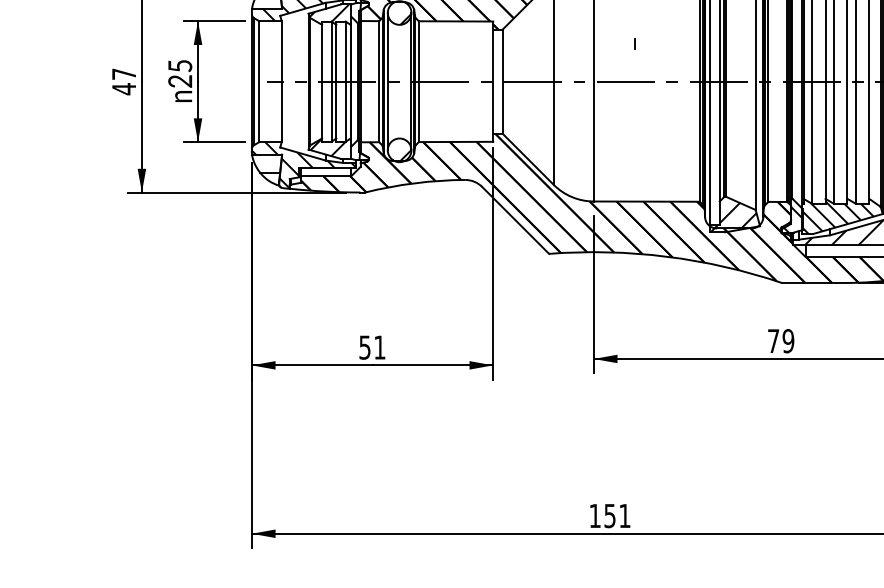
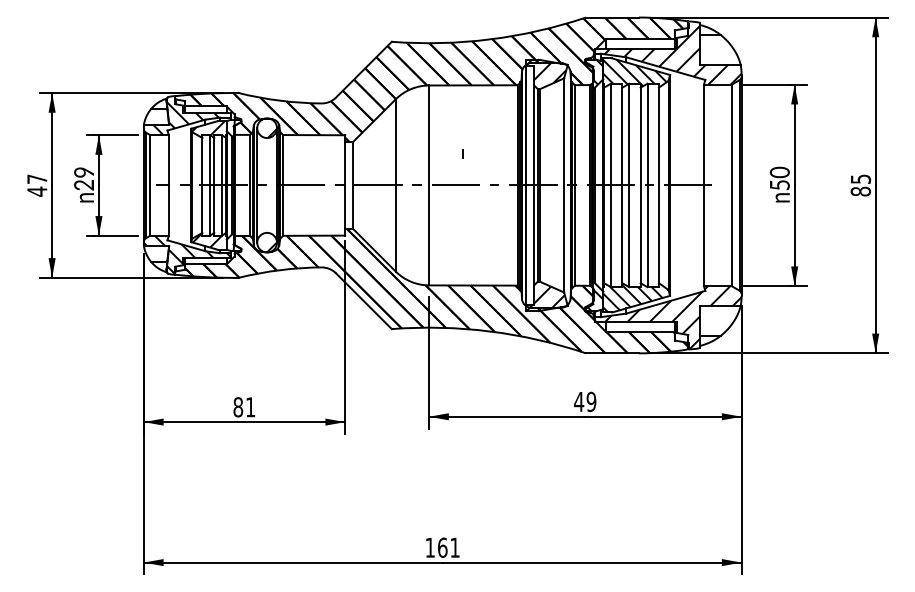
text: (180, 66) -> (84, 172), 25 -> 29
text: (774, 340) -> (579, 401), 79 -> 49
text: (365, 347) -> (238, 407), 51 -> 81
text: (609, 515) -> (442, 547), 151 -> 161

